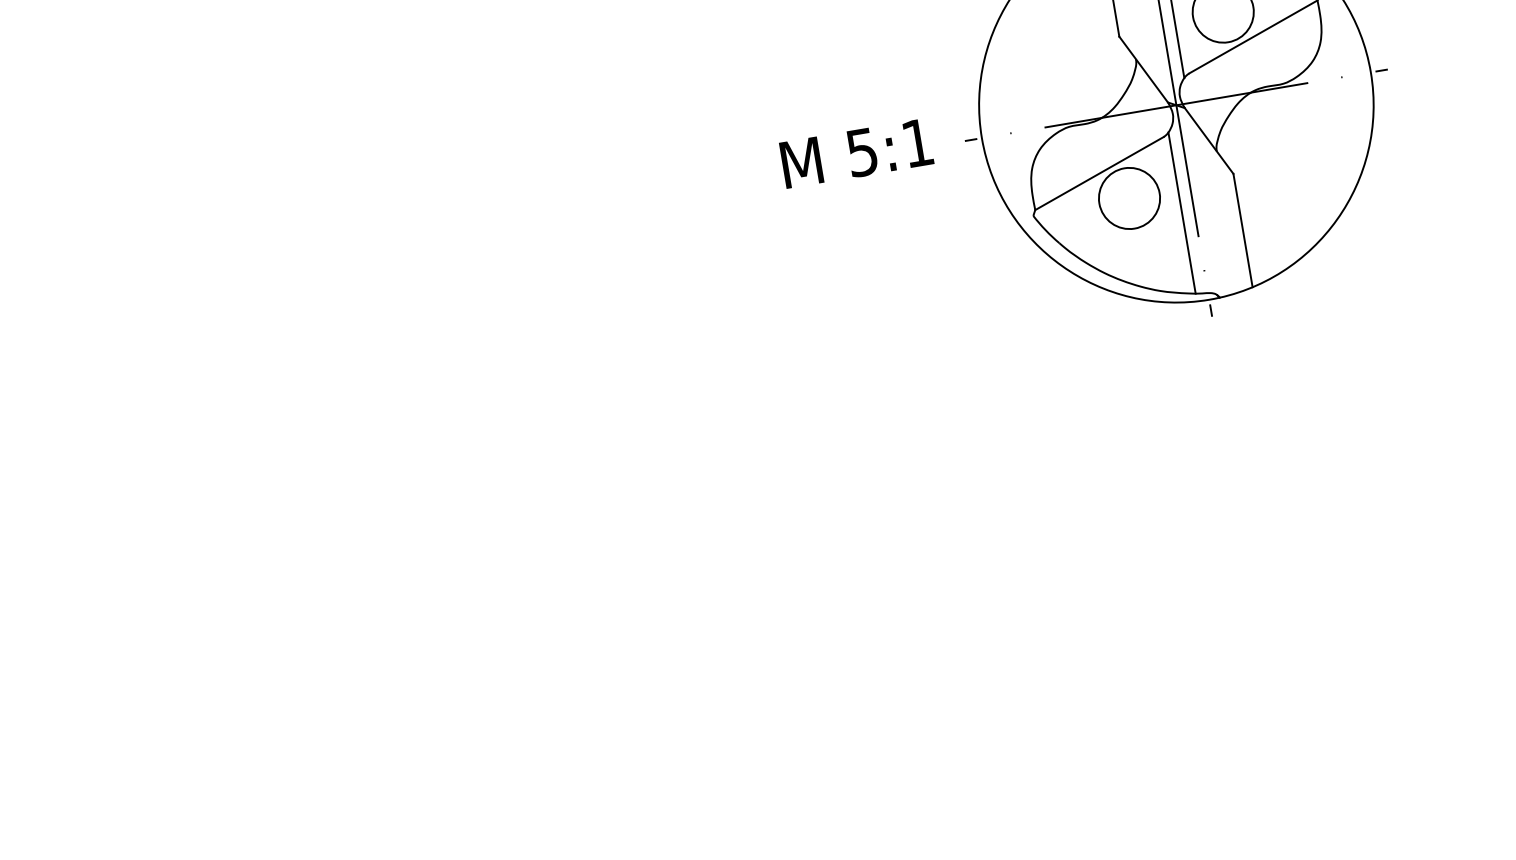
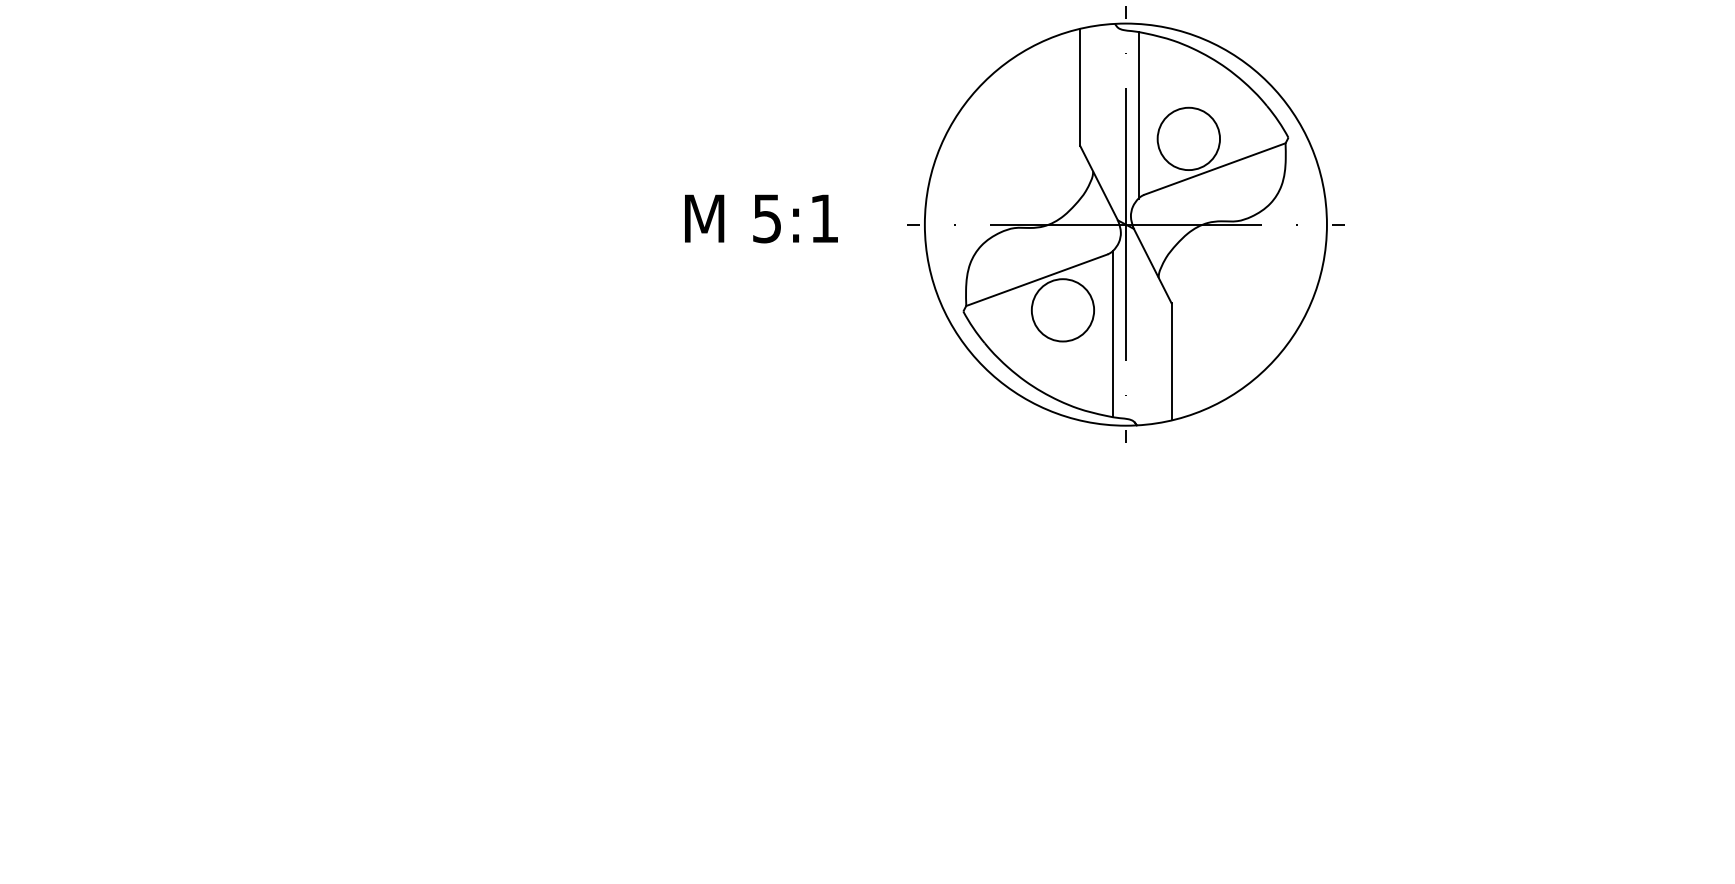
text: (856, 153) -> (761, 218), moved

